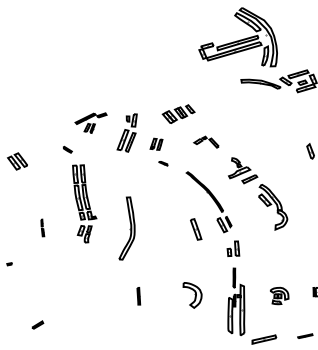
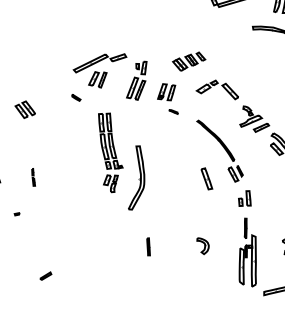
part: (90, 122) -> (99, 70), size x1.67
part: (206, 142) -> (217, 90), size x1.67
part: (156, 144) -> (166, 92), size x1.43
part: (84, 203) -> (110, 152), moved
line: (42, 227) -> (33, 176), moved
part: (191, 295) -> (202, 246), size x0.62

